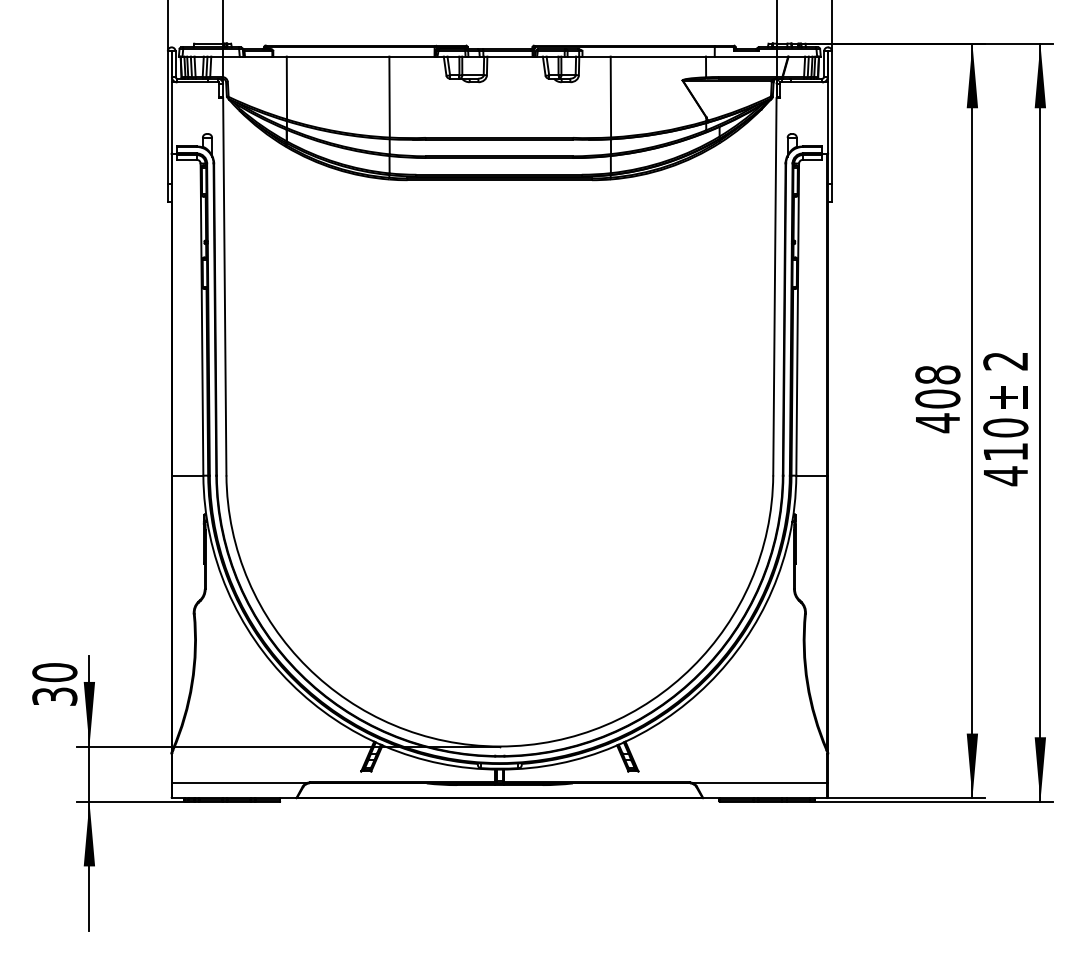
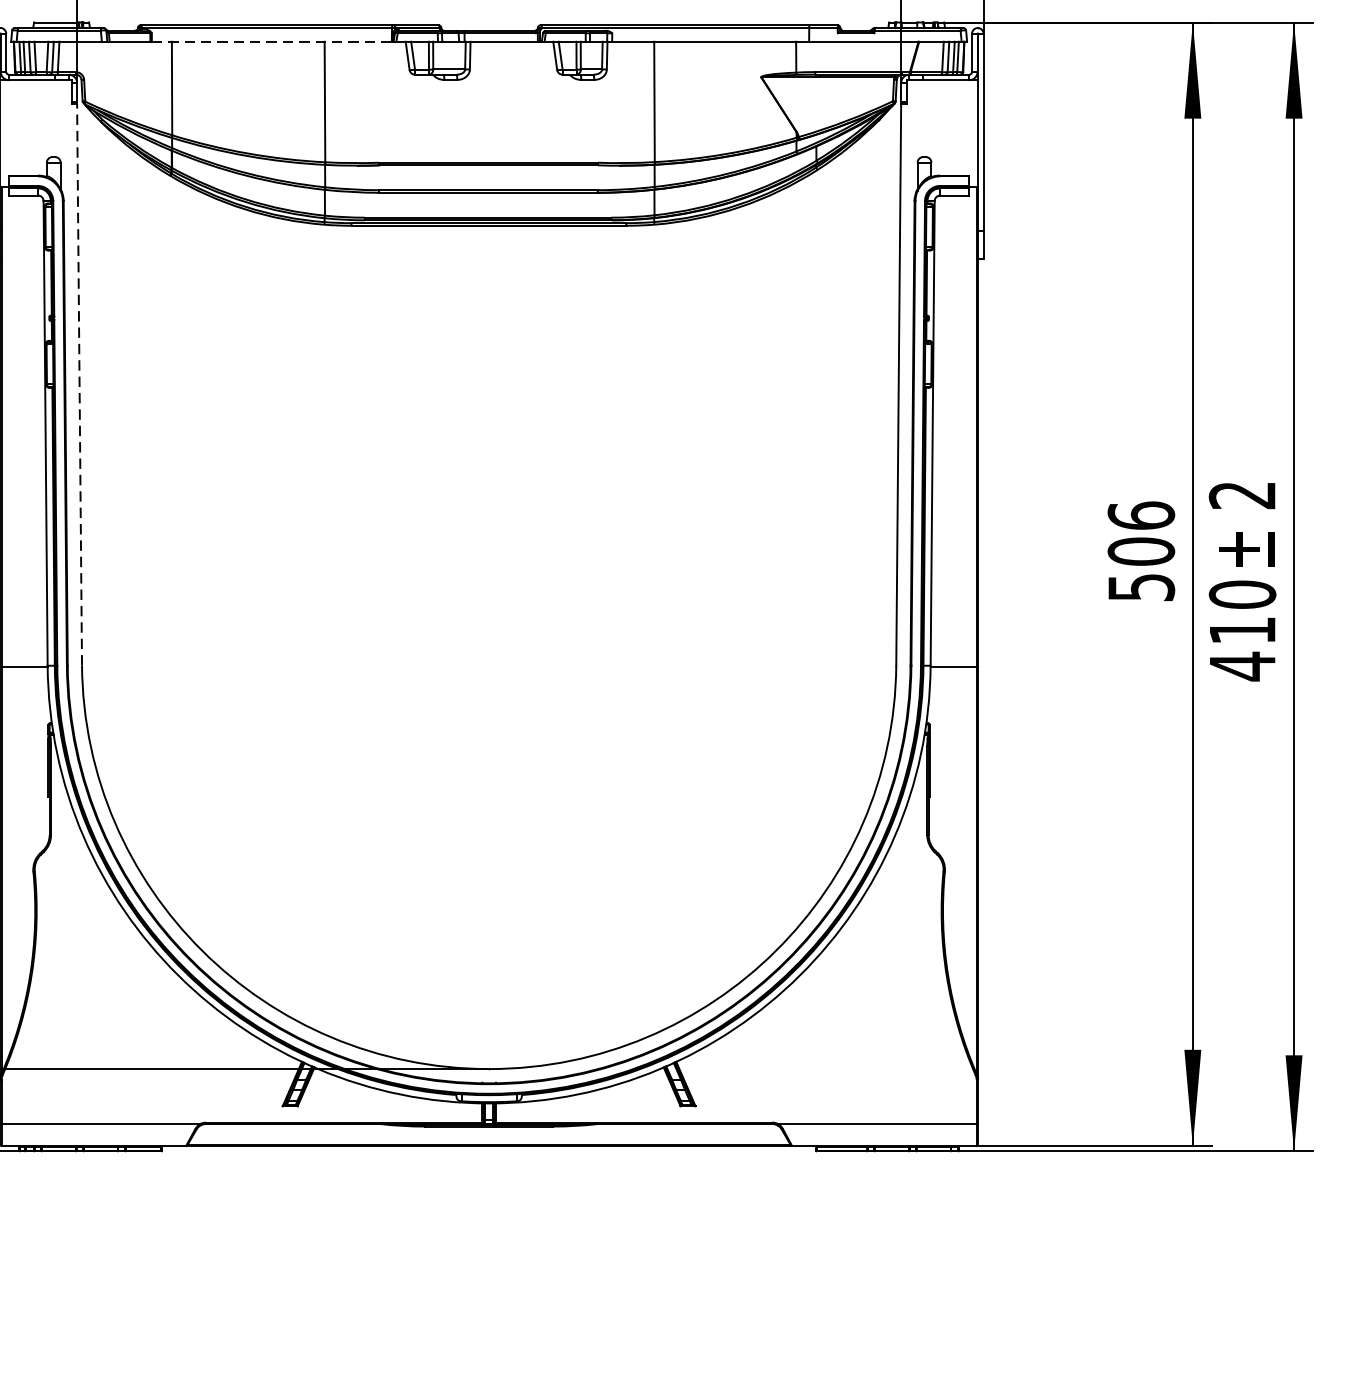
line: (353, 56) -> (271, 41), solid -> dashed
line: (224, 286) -> (79, 384), solid -> dashed
text: (937, 399) -> (1140, 552), 408 -> 506

